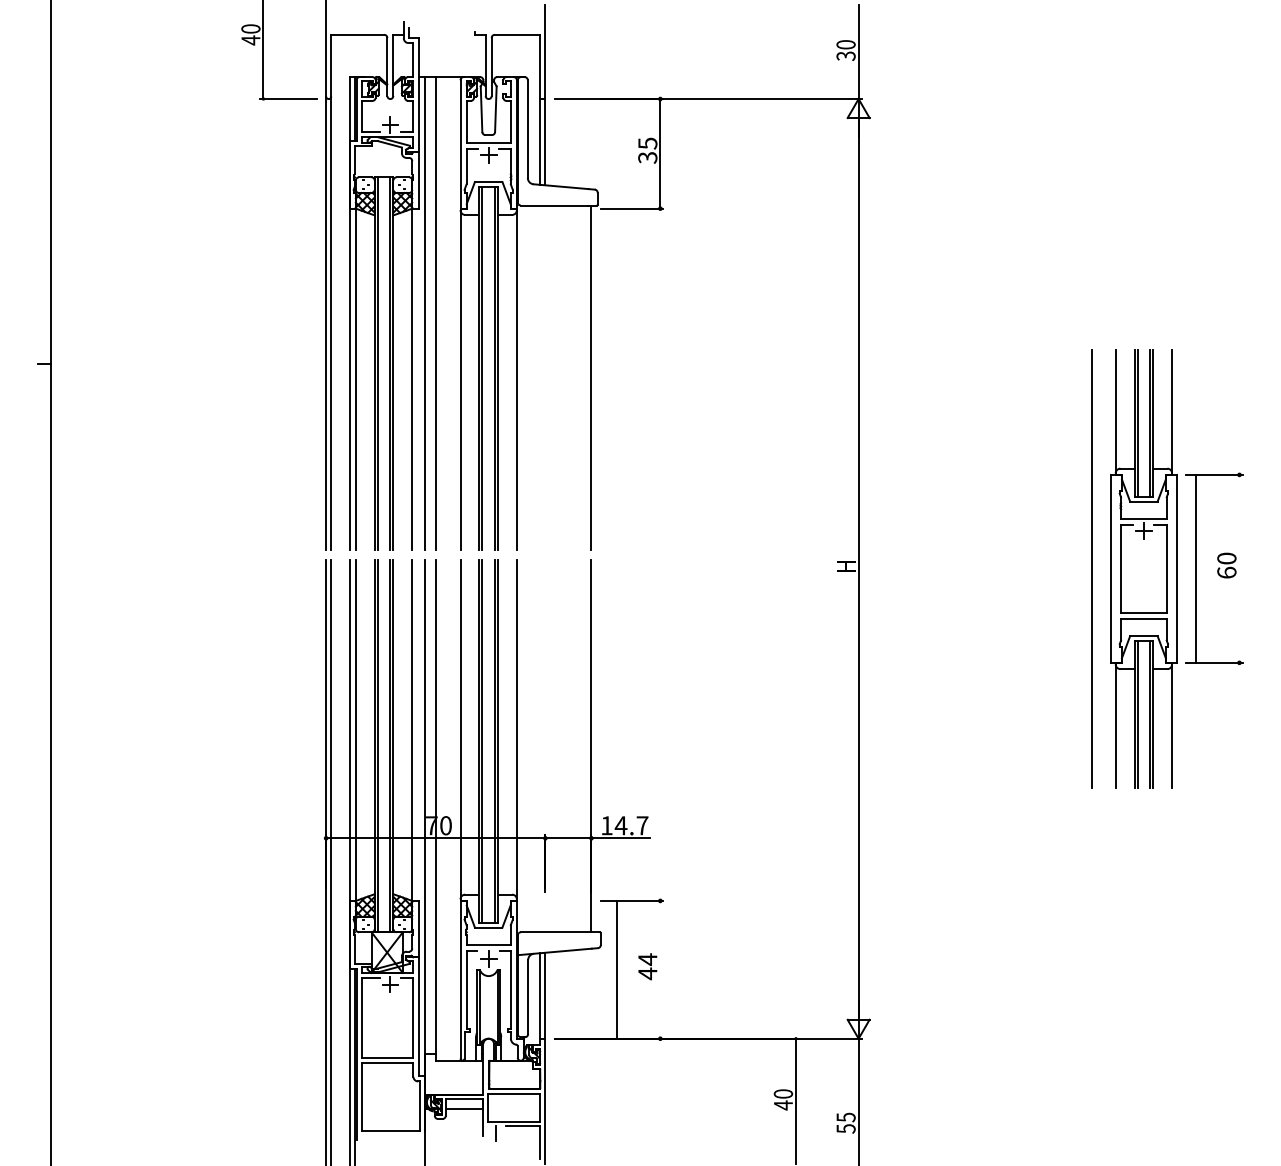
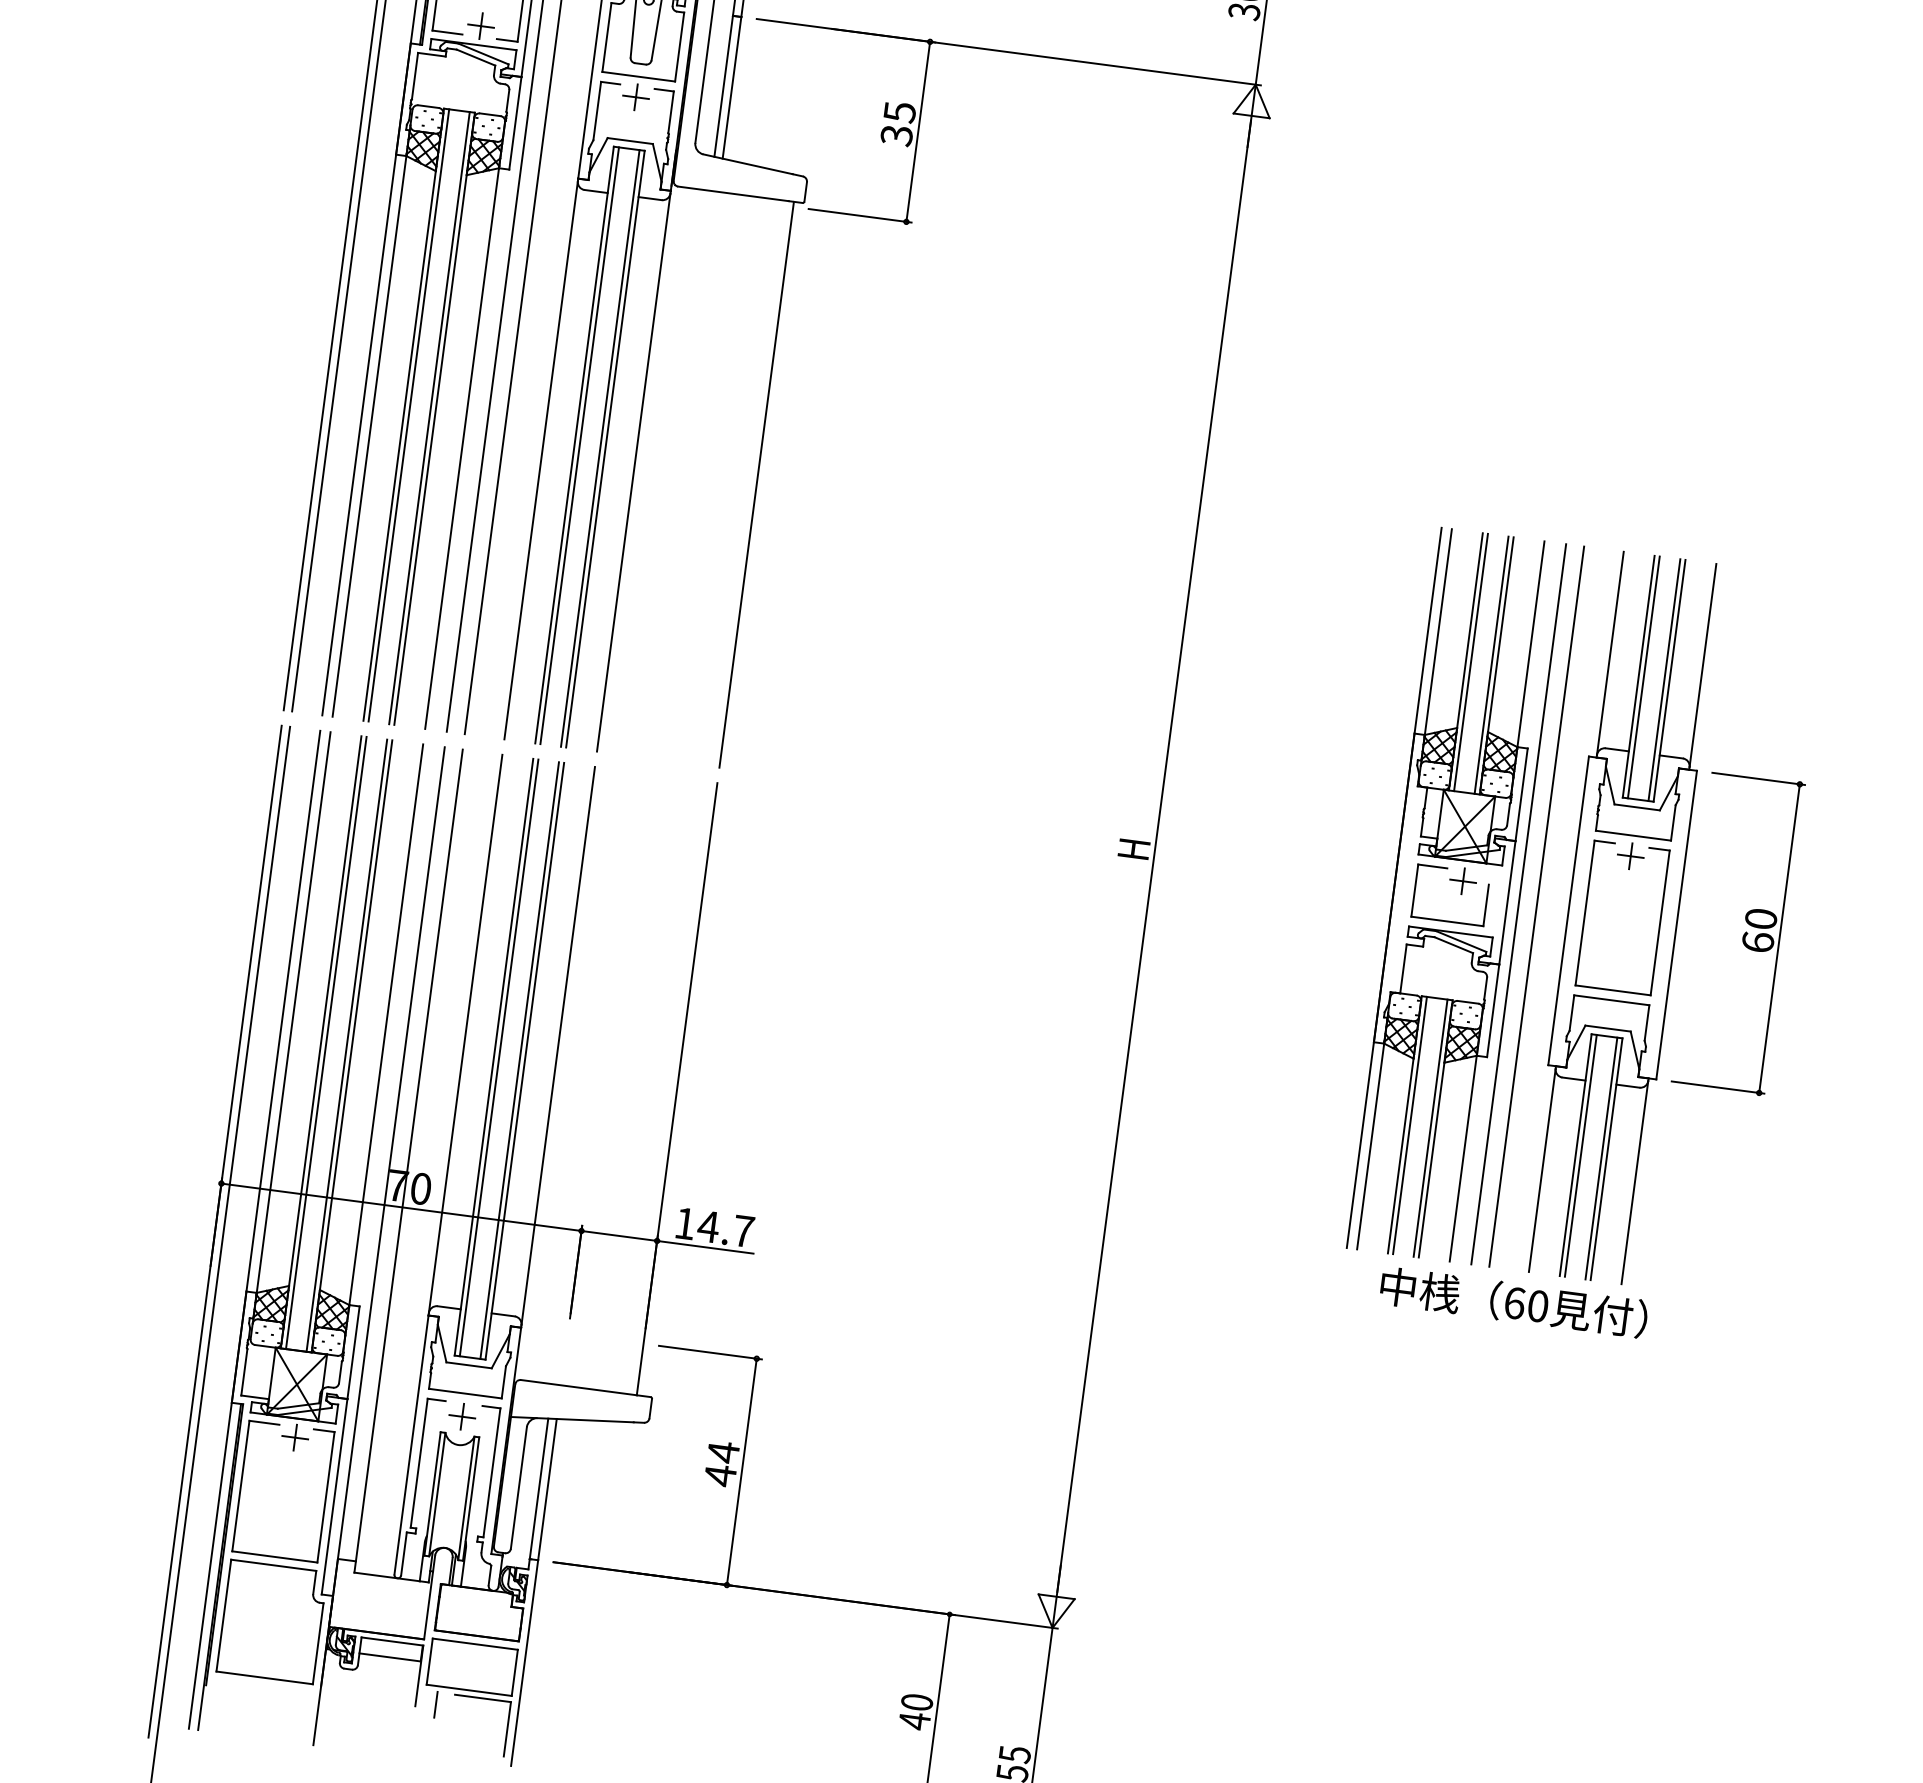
line: (1196, 568) -> (1779, 938), moved
part: (1081, 583) -> (1516, 928), added
line: (617, 969) -> (742, 1471), moved

